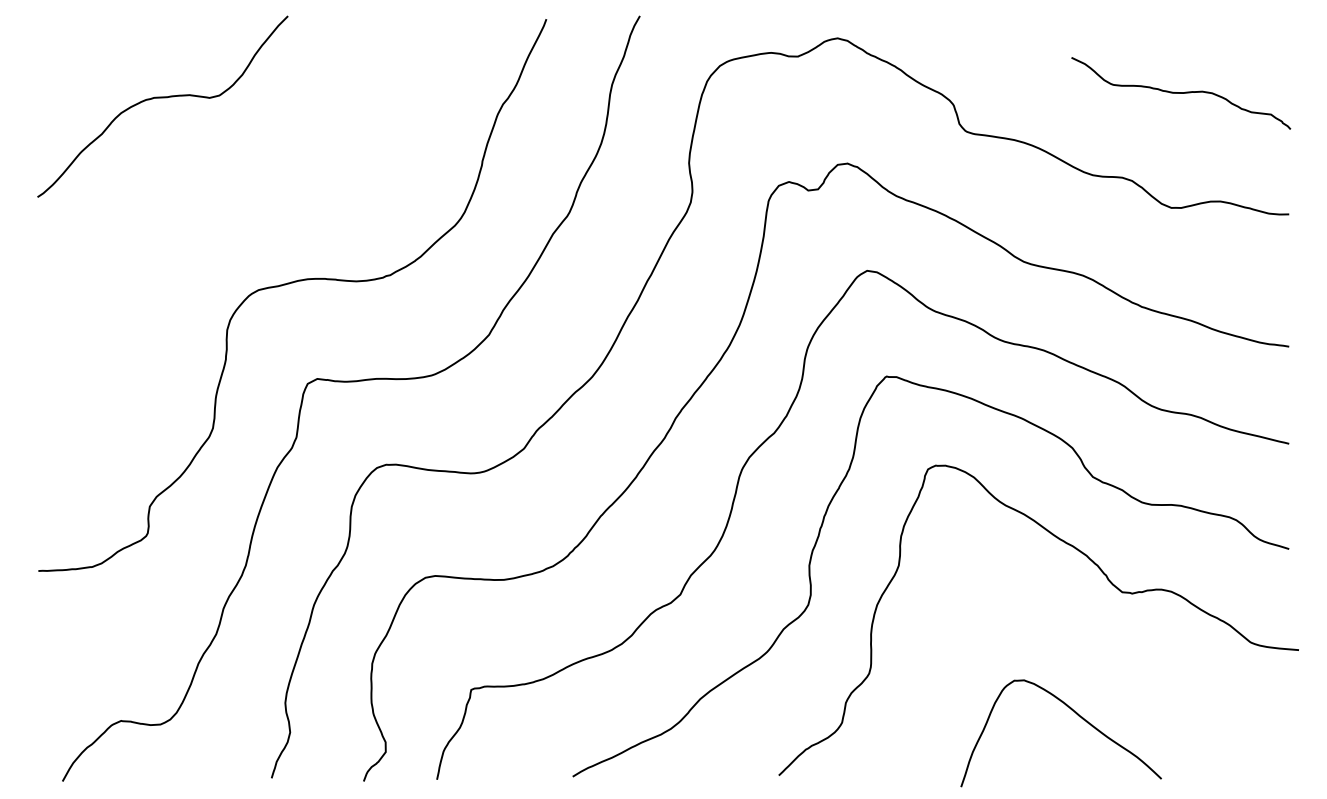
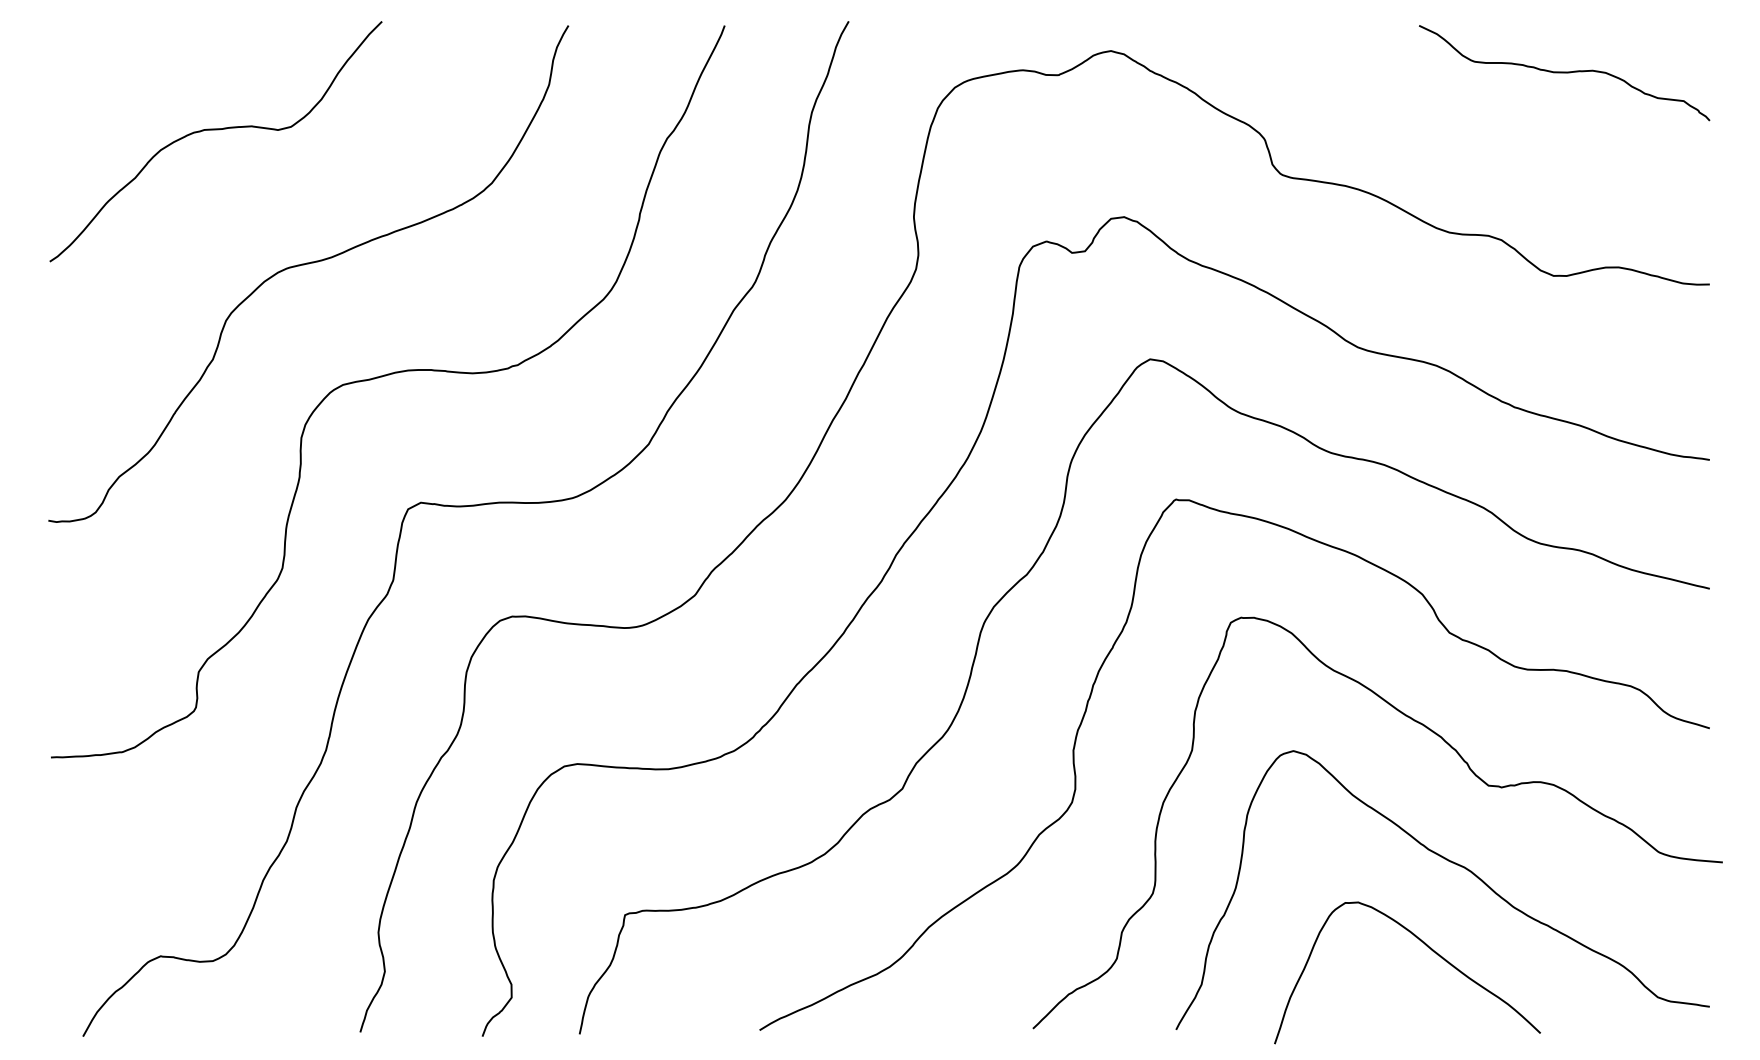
curve: (1181, 93) -> (1564, 73), moved
curve: (229, 200) -> (304, 265), added
curve: (1096, 651) -> (1454, 864), added

